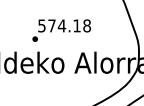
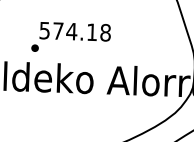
text: (61, 30) -> (70, 37), moved

